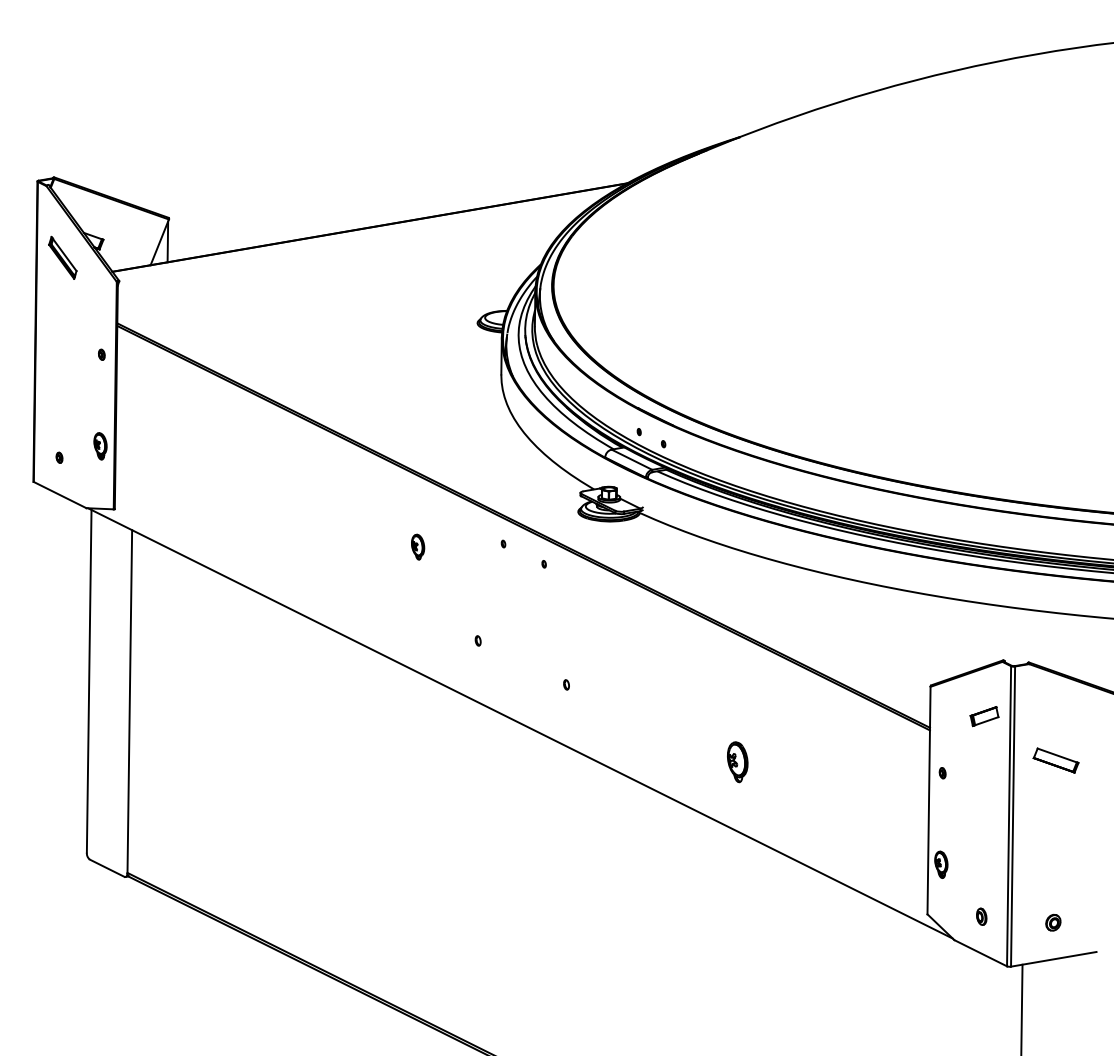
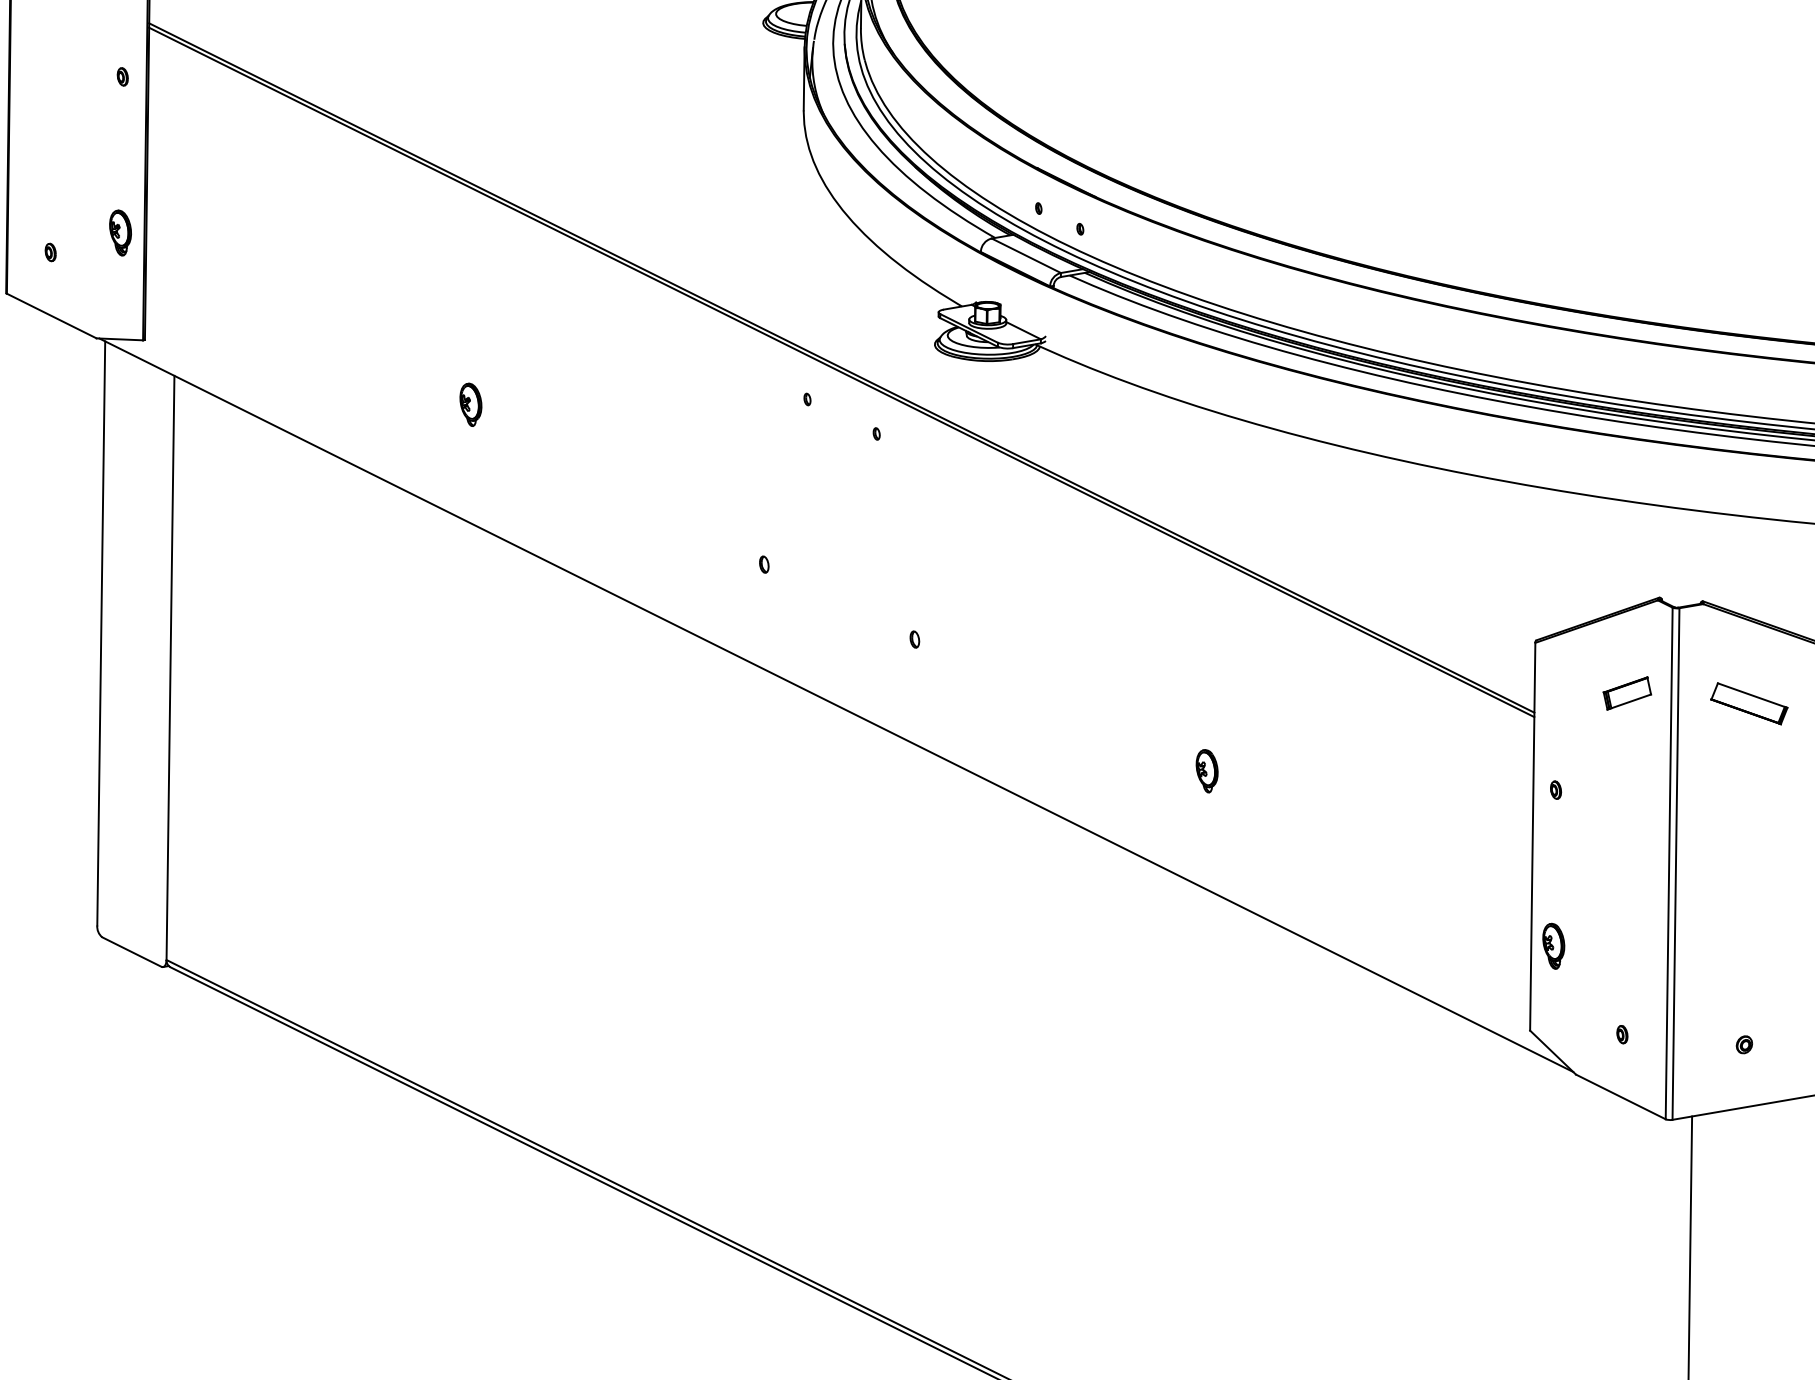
part: (418, 546) -> (471, 403), moved
part: (1055, 760) -> (1748, 703), moved
part: (738, 761) -> (1207, 770), size x0.62
part: (981, 916) -> (1622, 1034), size x0.62
part: (1052, 922) -> (1743, 1044), size x0.62

